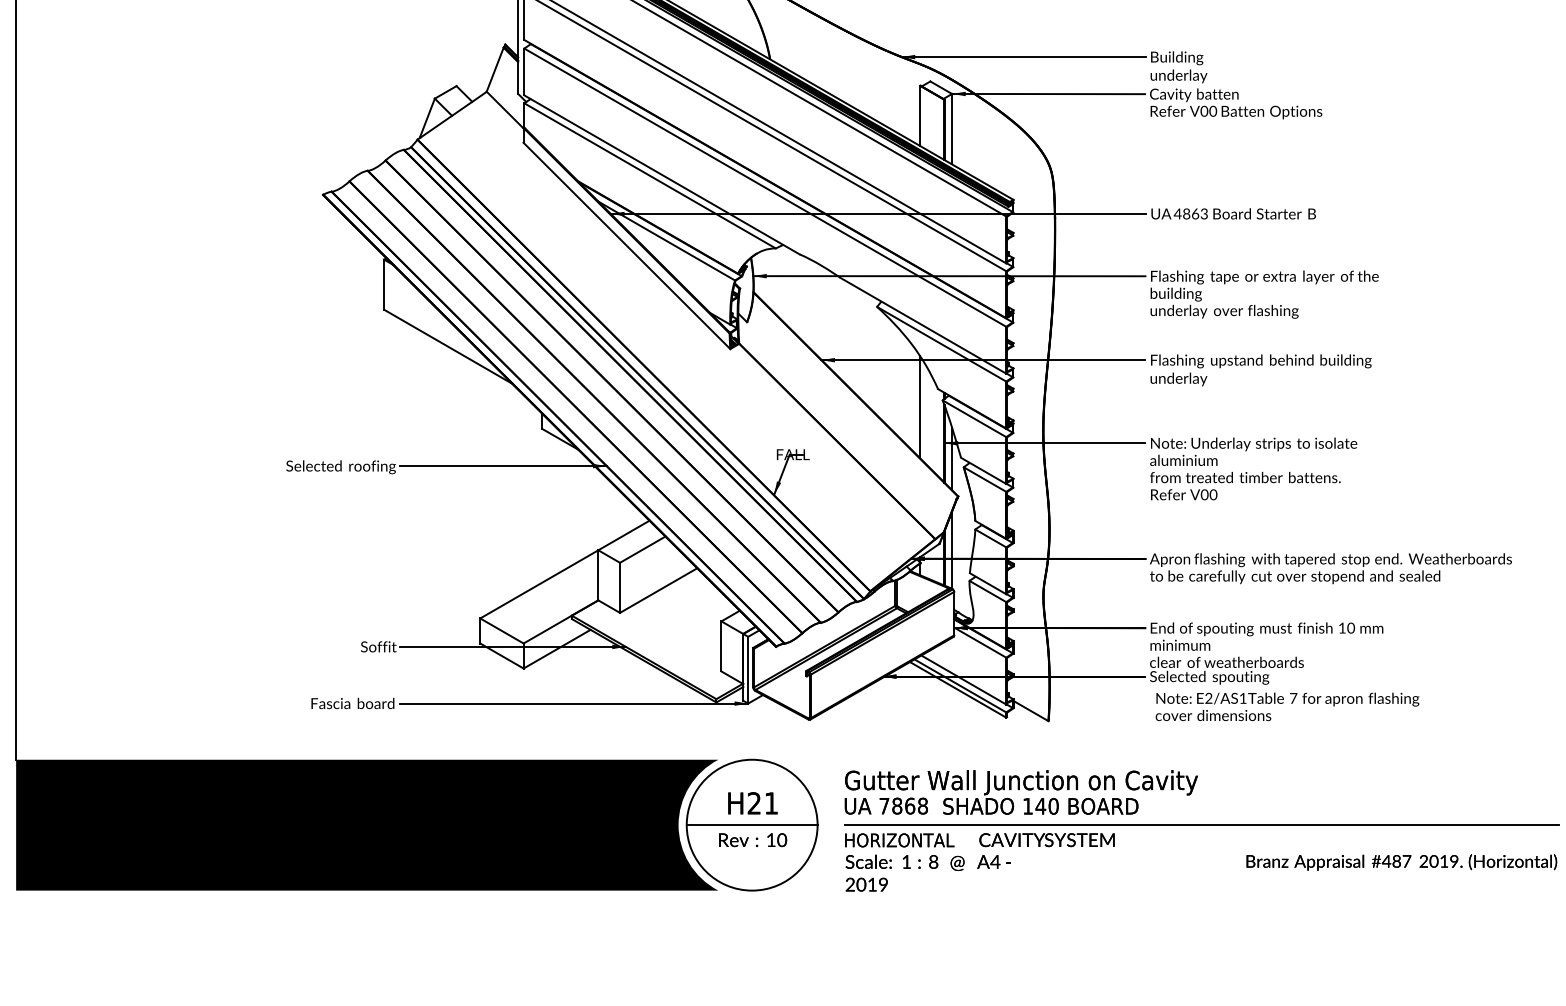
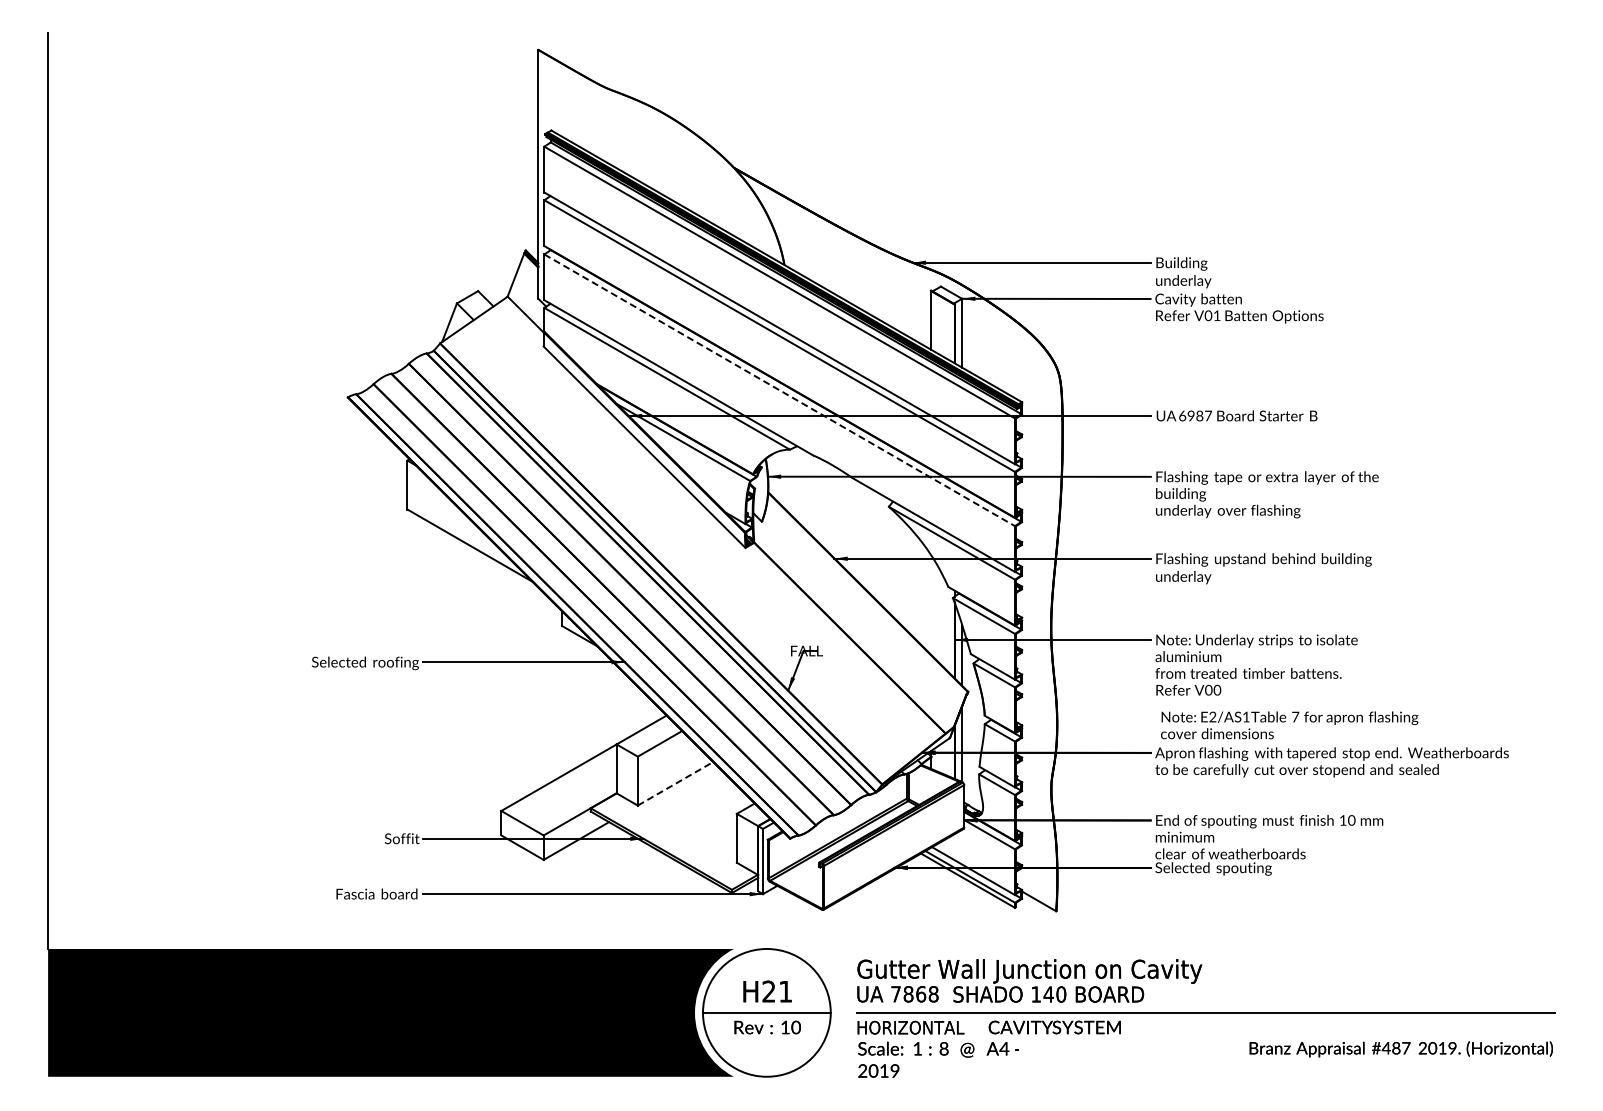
text: (1212, 111) -> (1216, 315), V00 -> V01
line: (765, 187) -> (779, 390), solid -> dashed
text: (1191, 213) -> (1195, 415), 4863 -> 6987
line: (920, 407) -> (931, 604), removed
line: (658, 590) -> (675, 783), solid -> dashed
text: (1287, 707) -> (1289, 725), moved

